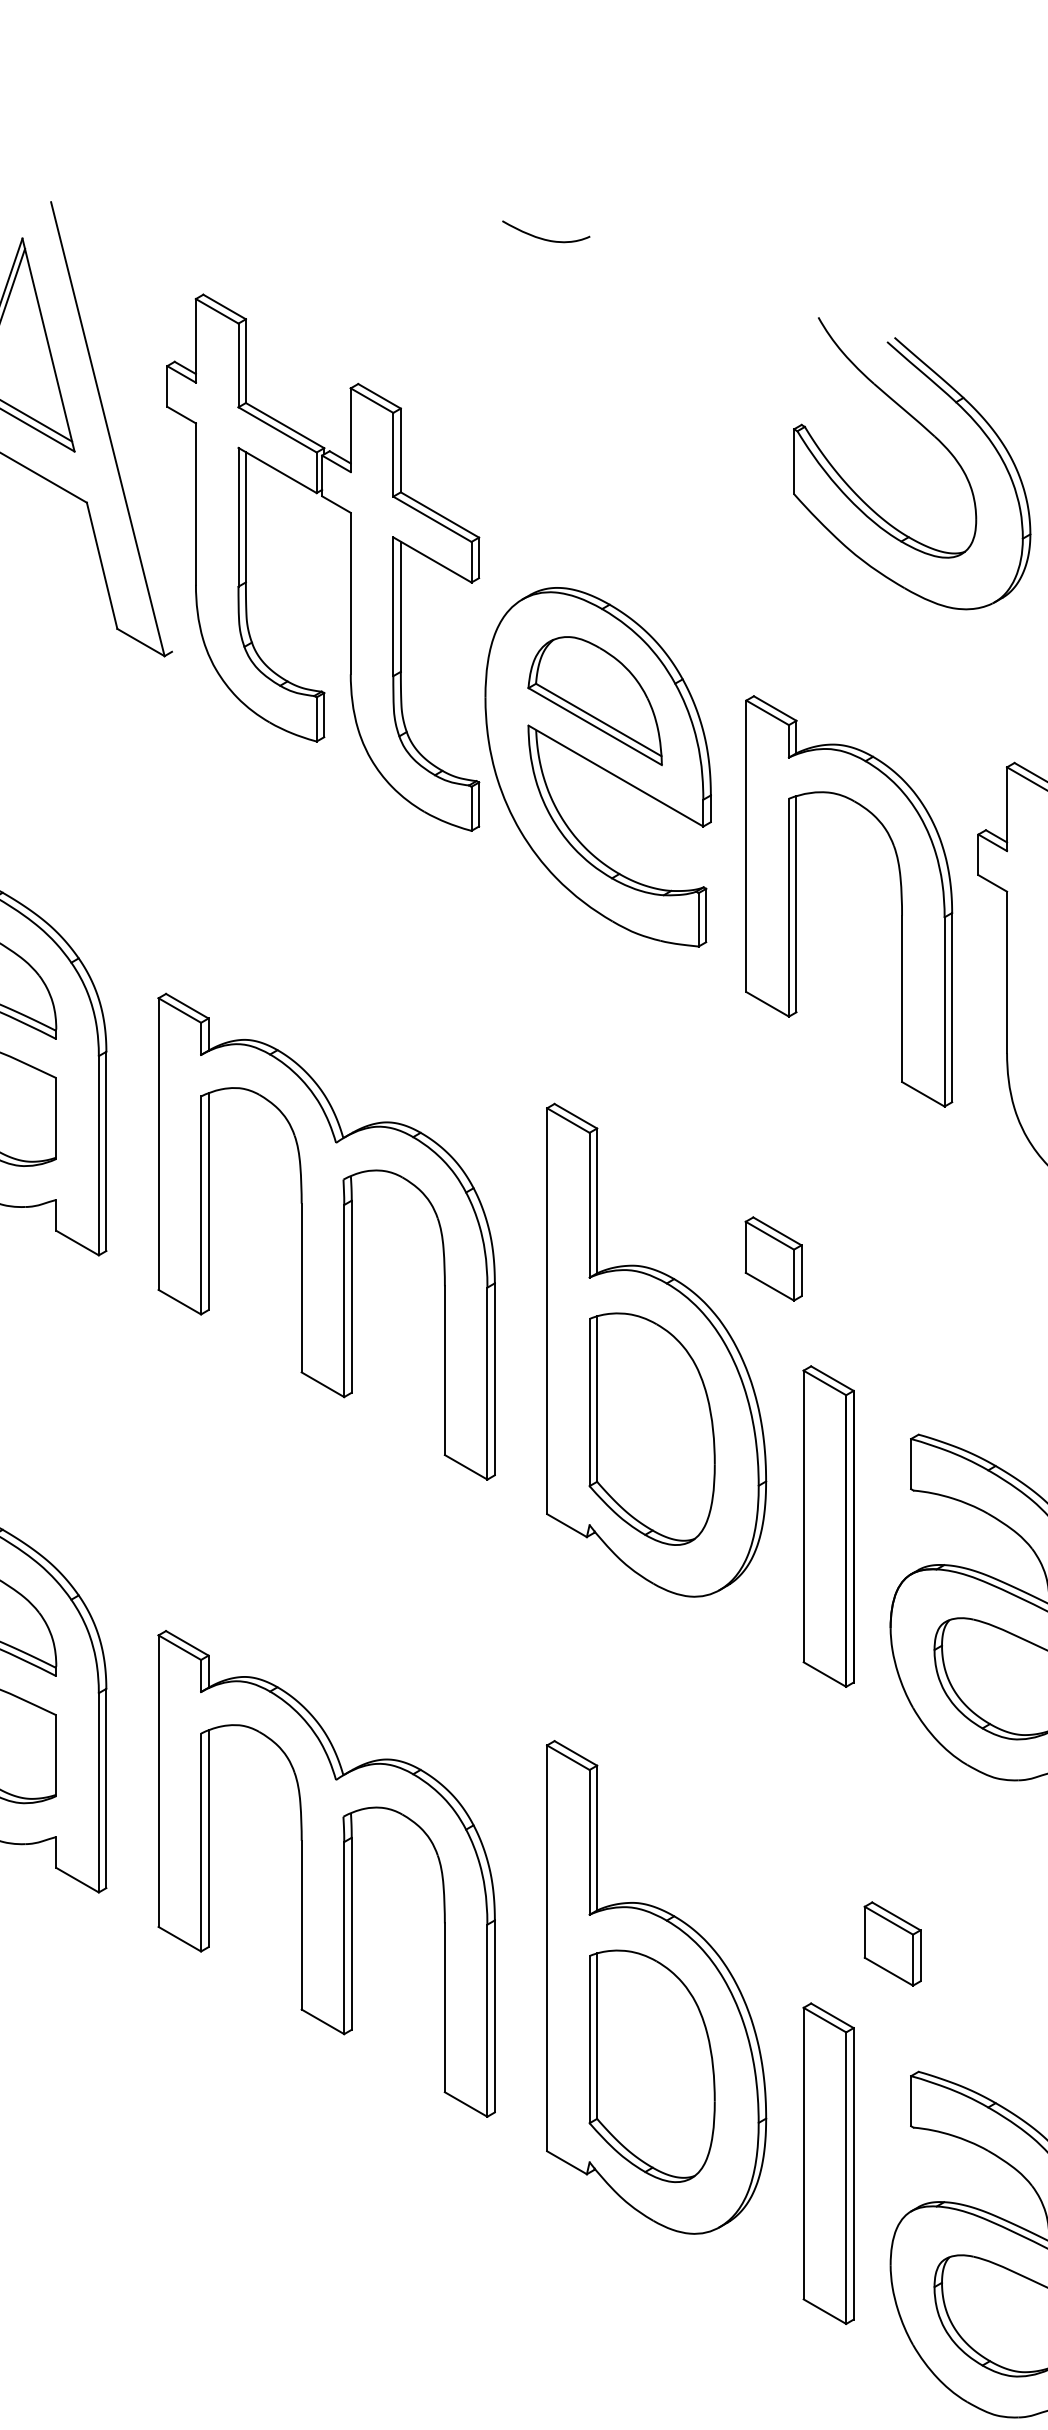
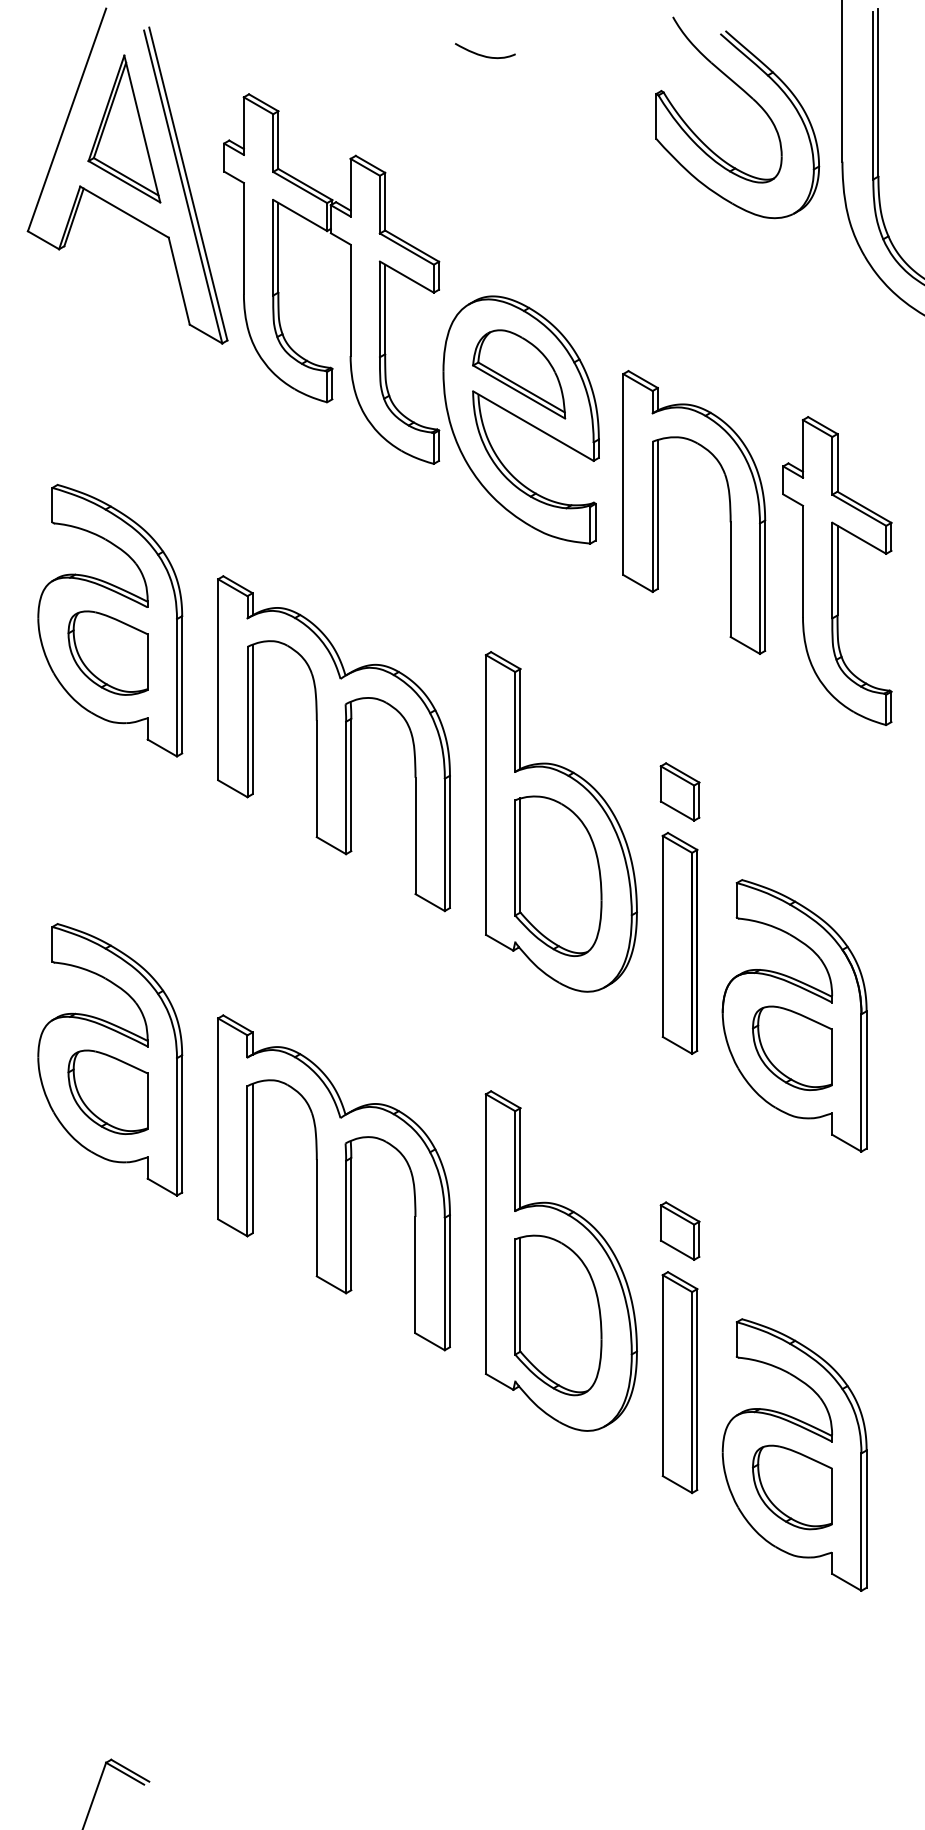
line: (115, 424) -> (188, 183), added
part: (929, 434) -> (749, 97), moved
part: (772, 1258) -> (679, 791), moved
part: (891, 1943) -> (679, 1230), moved

